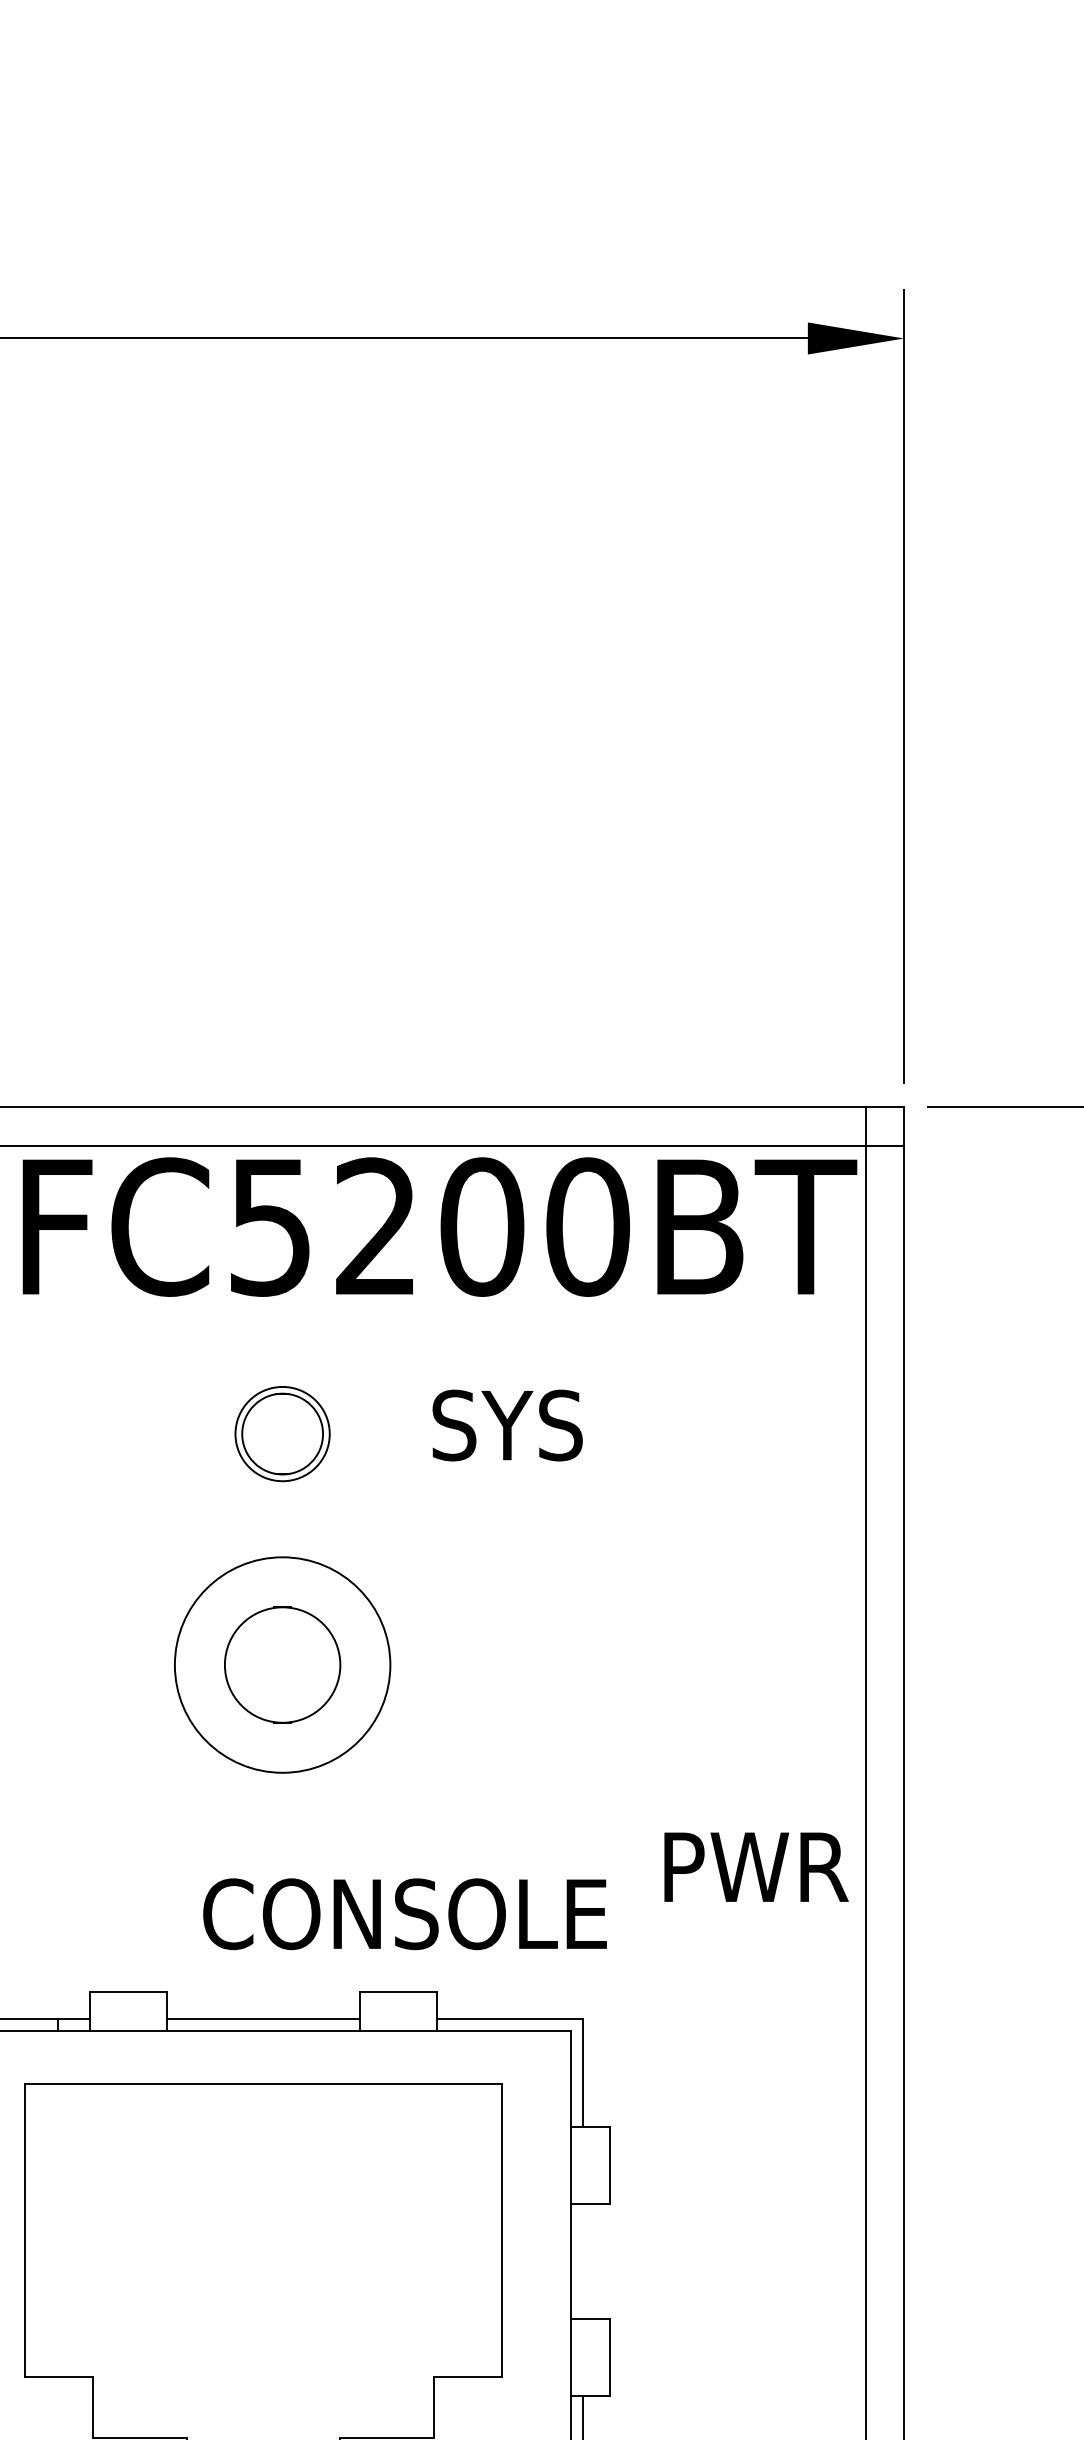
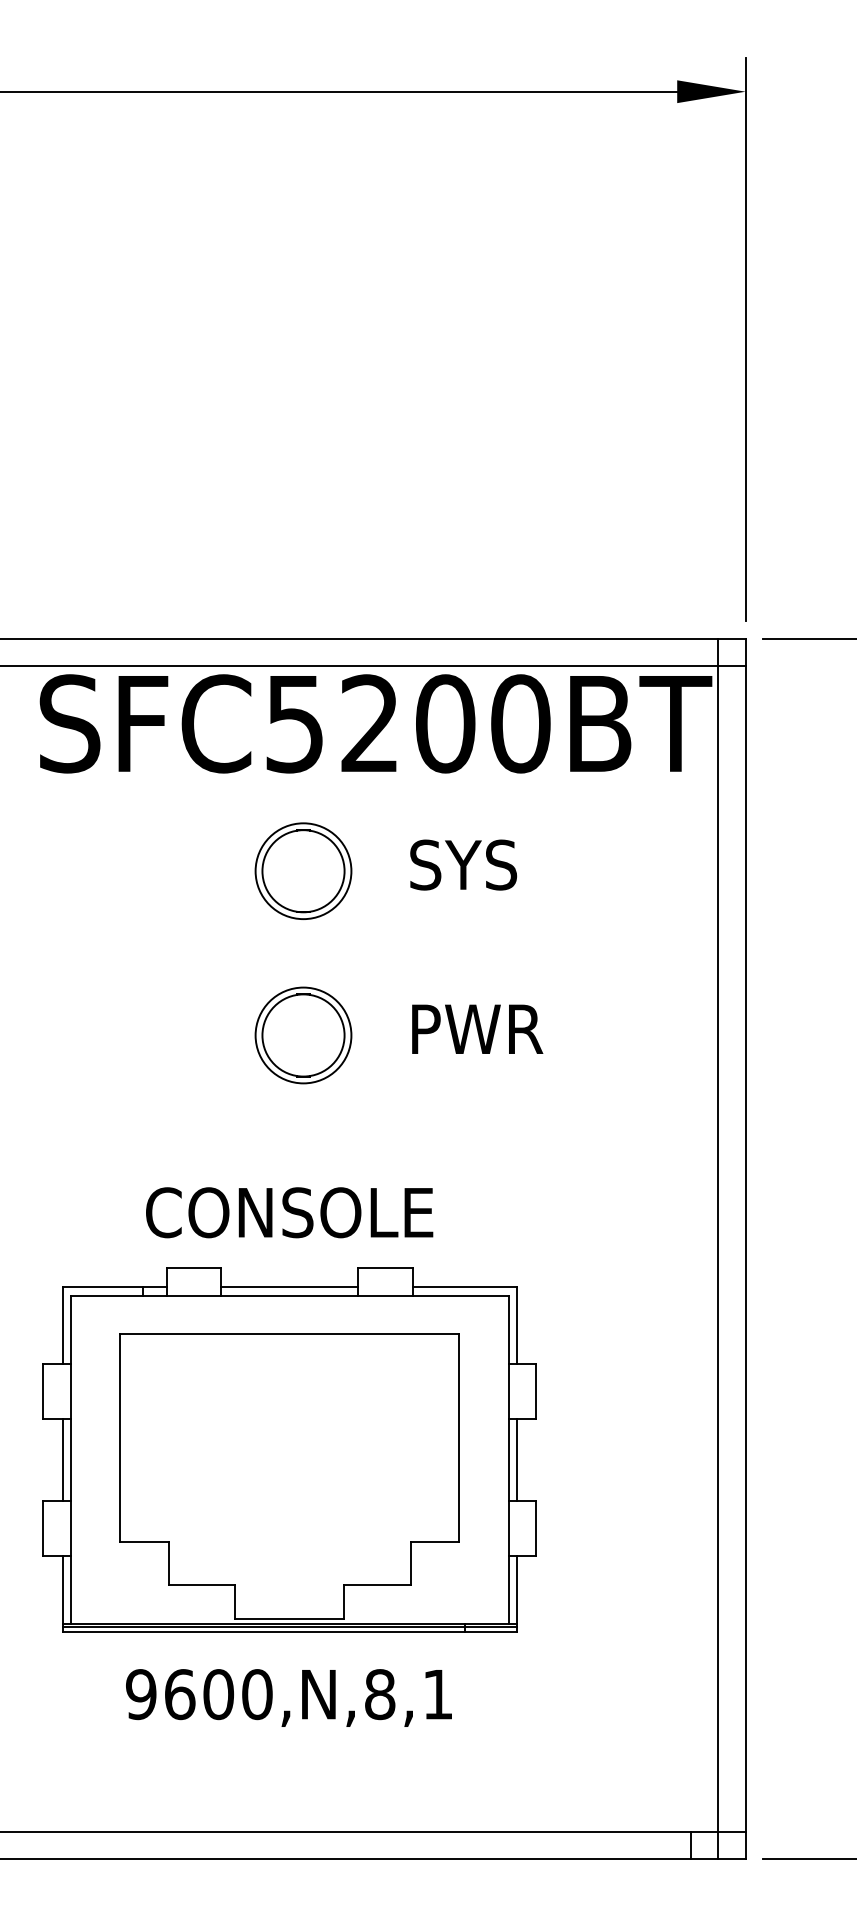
part: (282, 1433) -> (303, 870), size x1.43
circle: (282, 1665) -> (303, 1035), size x0.62
text: (756, 1866) -> (477, 1028), moved
text: (404, 1913) -> (289, 1212), moved
line: (583, 2261) -> (517, 1459), added

